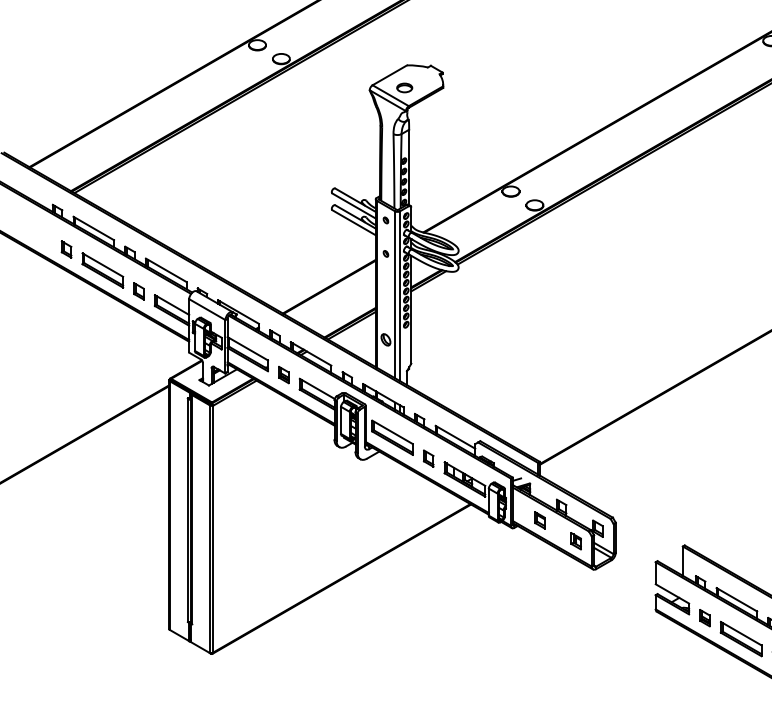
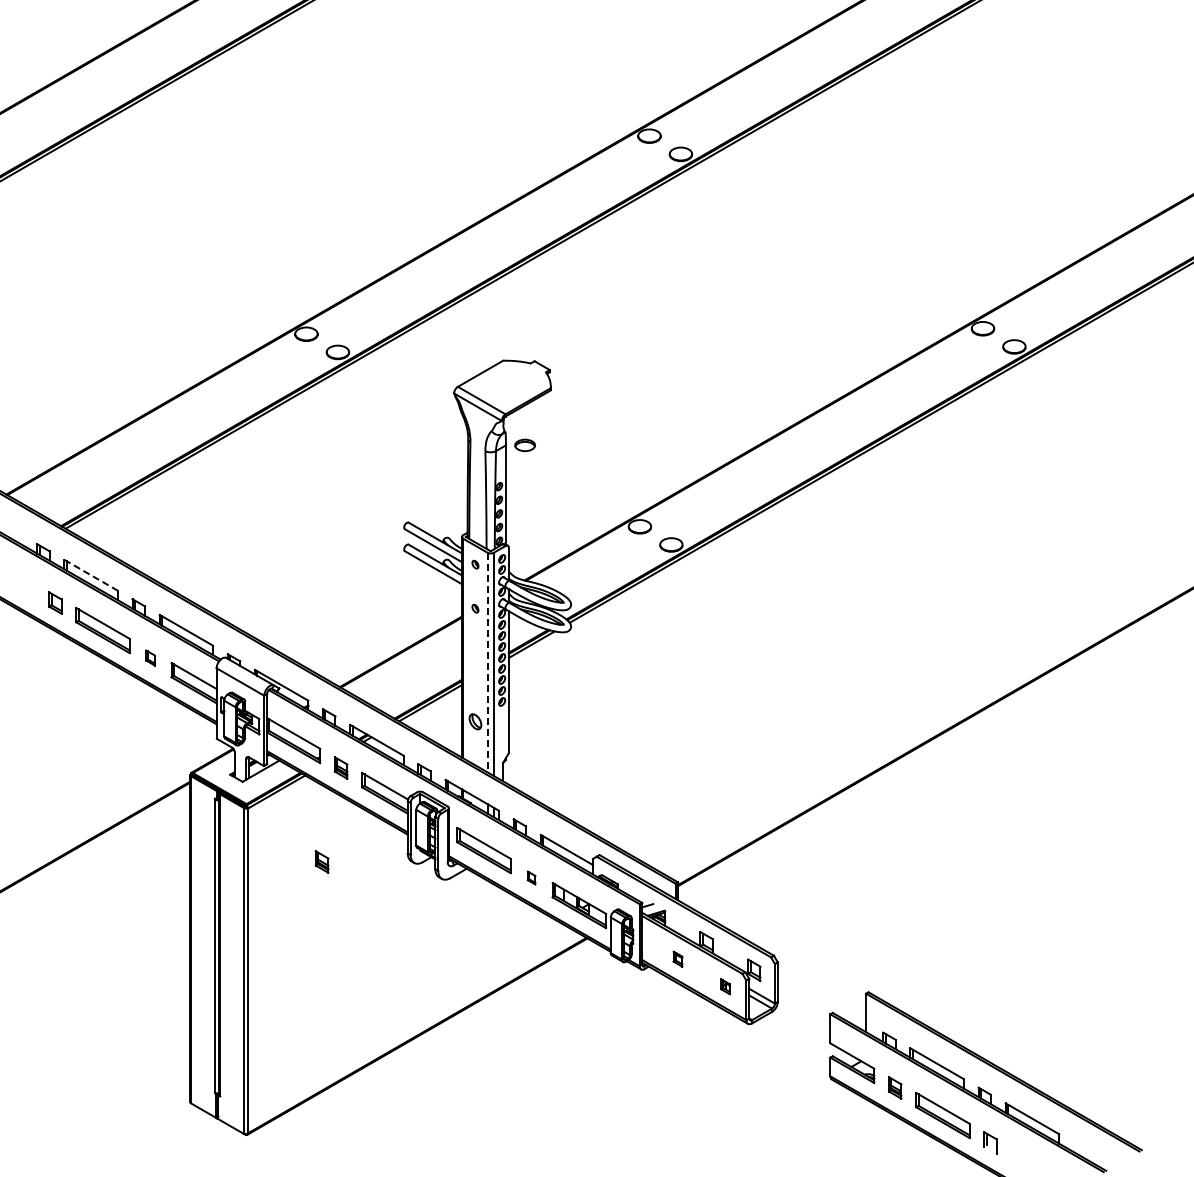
part: (404, 88) -> (524, 445), moved
line: (94, 228) -> (91, 575), solid -> dashed
part: (138, 290) -> (150, 657), size x0.7
line: (395, 294) -> (487, 662), solid -> dashed
part: (268, 446) -> (321, 861), added
part: (428, 458) -> (531, 877), size x0.6
part: (539, 519) -> (677, 958), size x0.7
part: (576, 541) -> (725, 986), size x0.7

